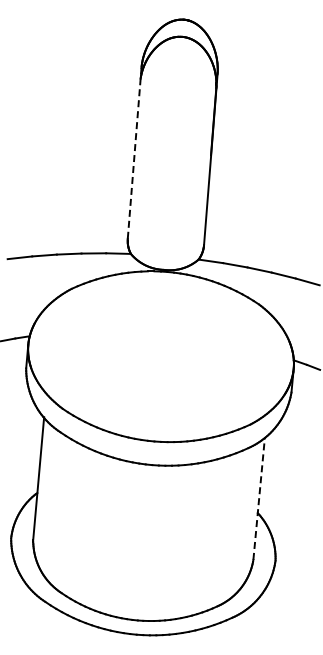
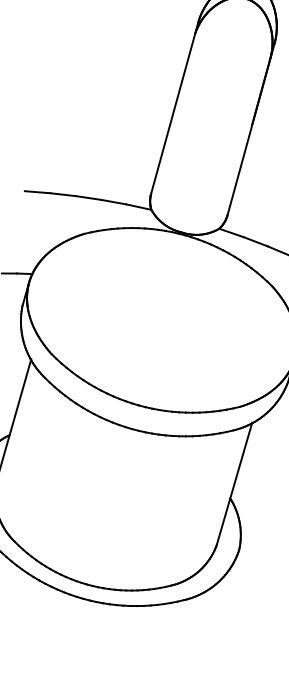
line: (134, 153) -> (174, 108), dashed -> solid
line: (259, 498) -> (234, 483), dashed -> solid

